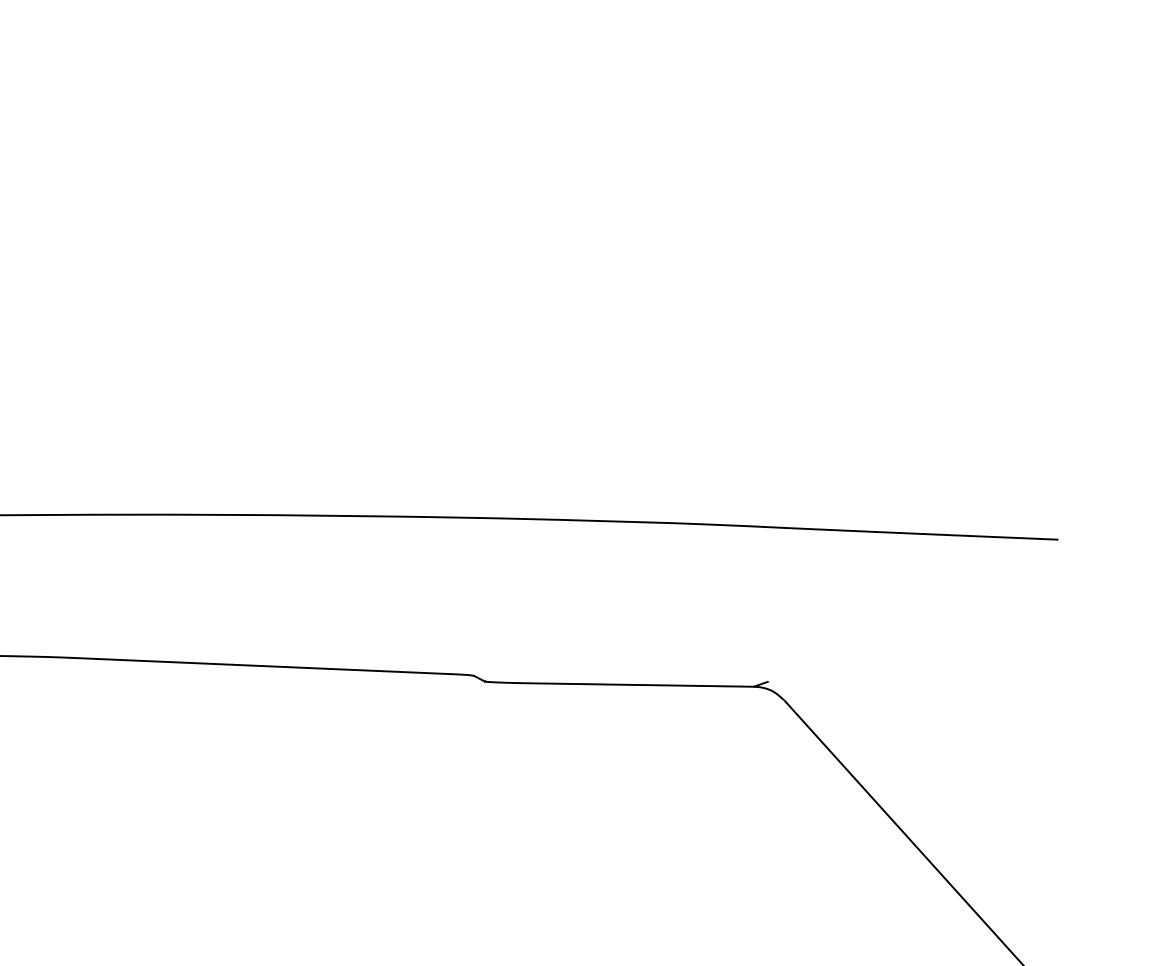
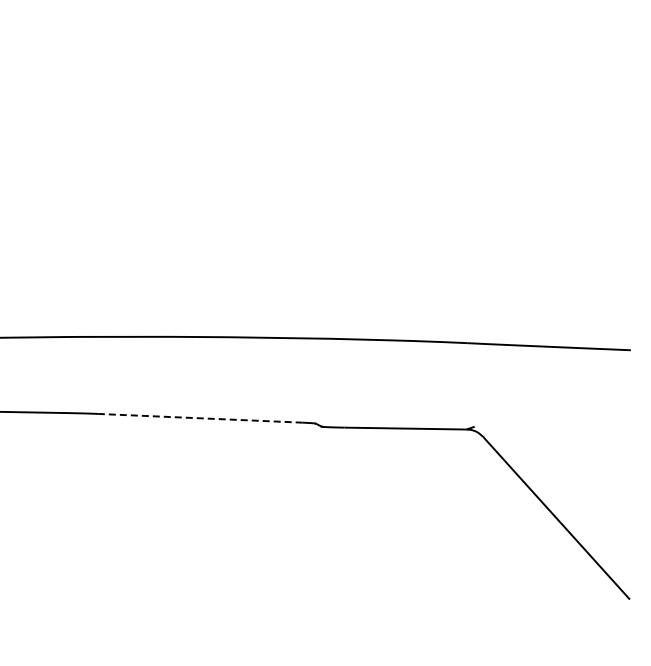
line: (258, 666) -> (199, 418), solid -> dashed

